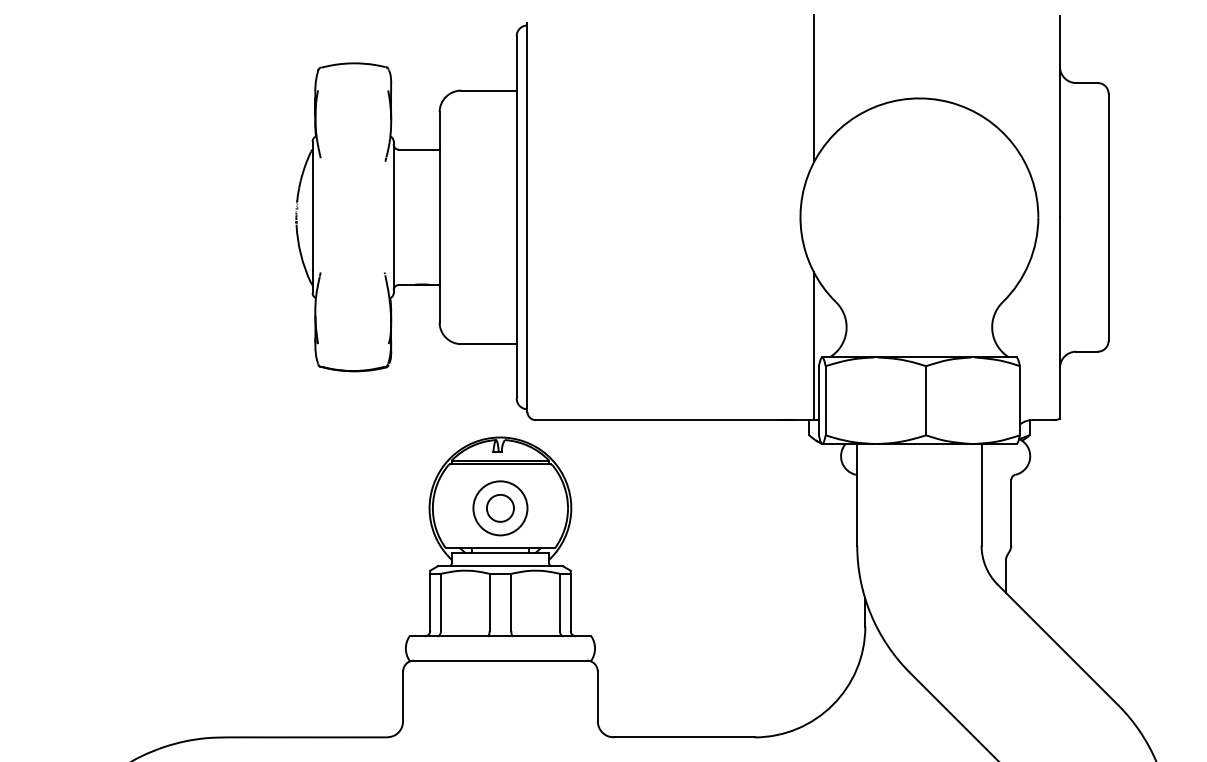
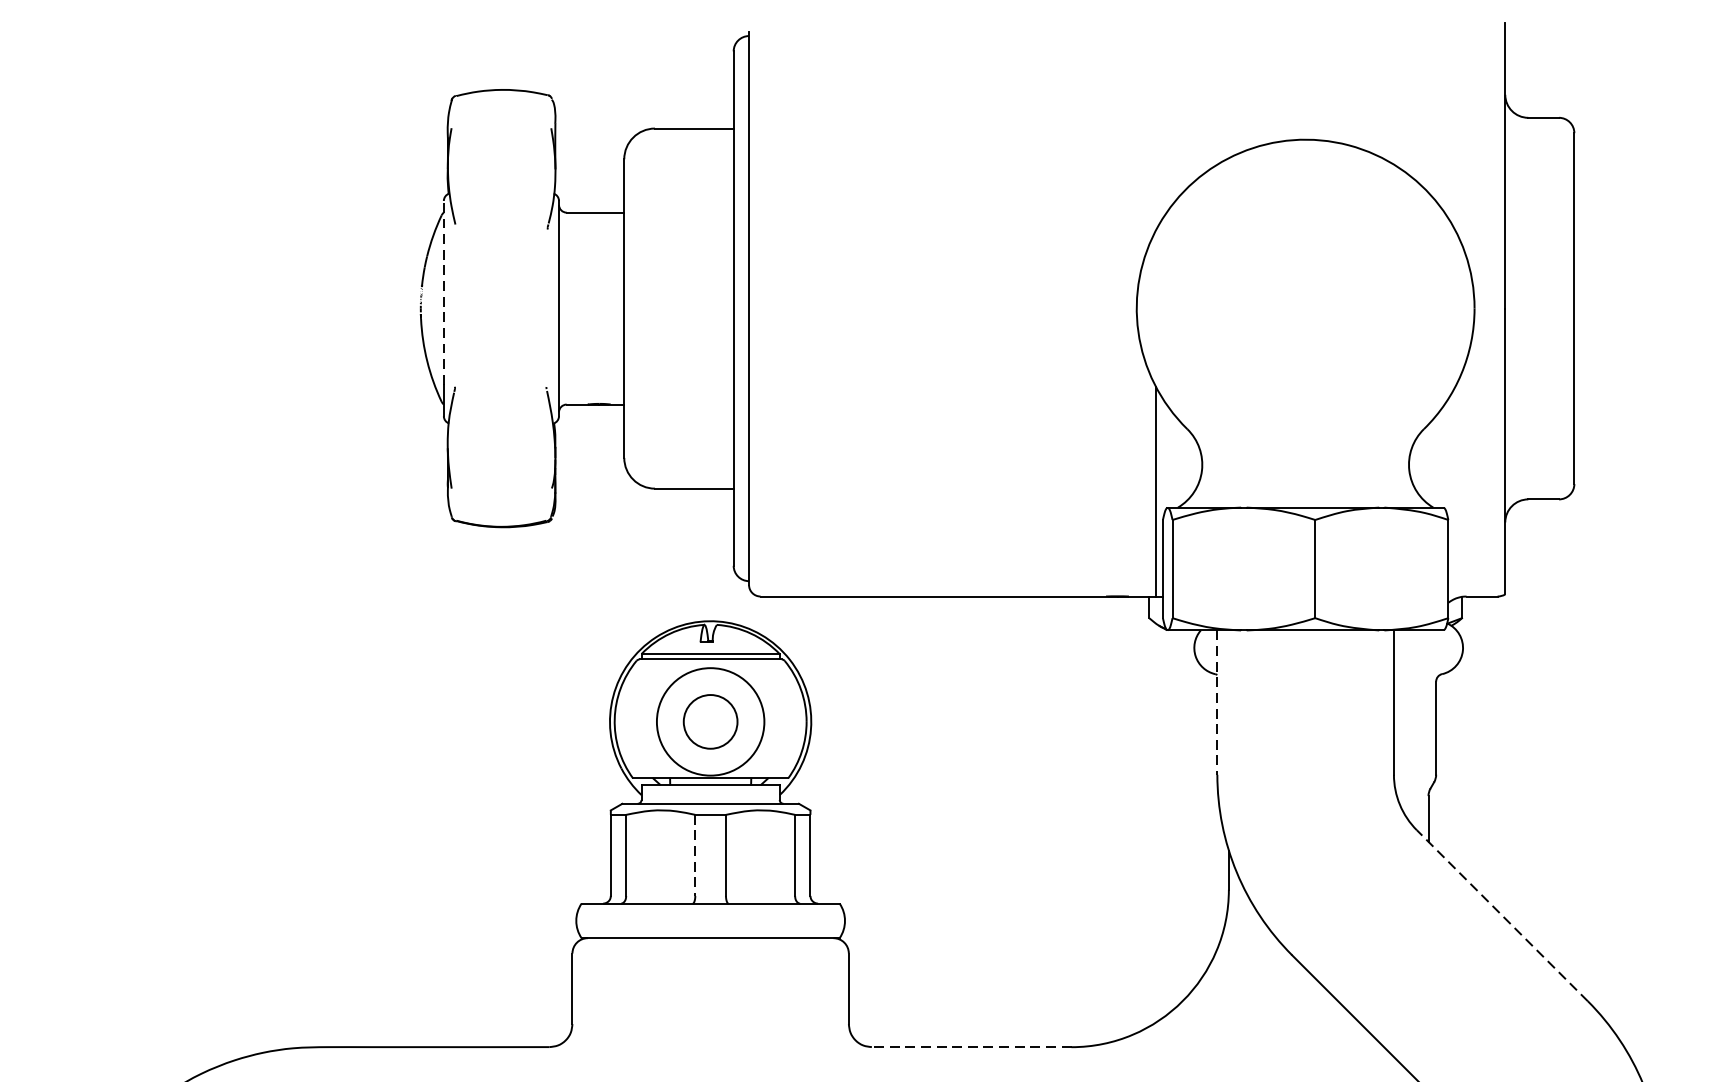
line: (813, 88) -> (1155, 125), removed
line: (312, 206) -> (443, 293), solid -> dashed
line: (857, 494) -> (1217, 702), solid -> dashed
circle: (499, 507) -> (709, 720), size x1.4
circle: (500, 508) -> (710, 722), size x1.4
line: (489, 602) -> (695, 855), solid -> dashed
line: (1057, 644) -> (1501, 915), solid -> dashed
line: (683, 737) -> (970, 1047), solid -> dashed

